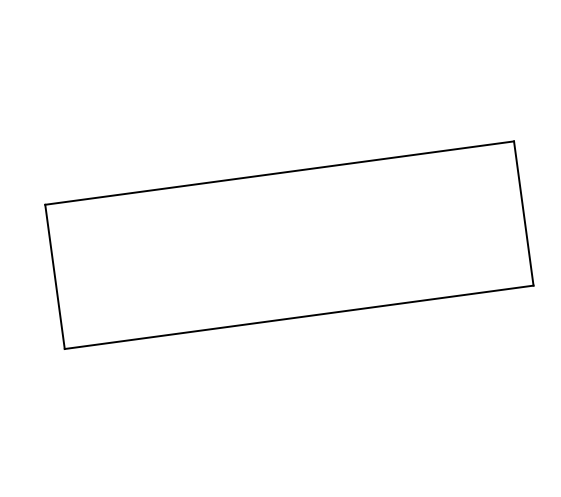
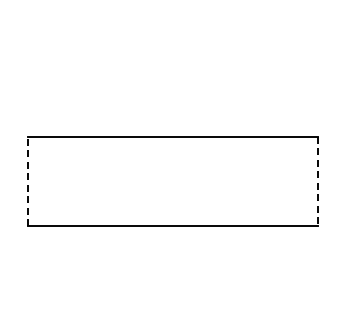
line: (523, 213) -> (318, 181), solid -> dashed
line: (54, 276) -> (27, 181), solid -> dashed

